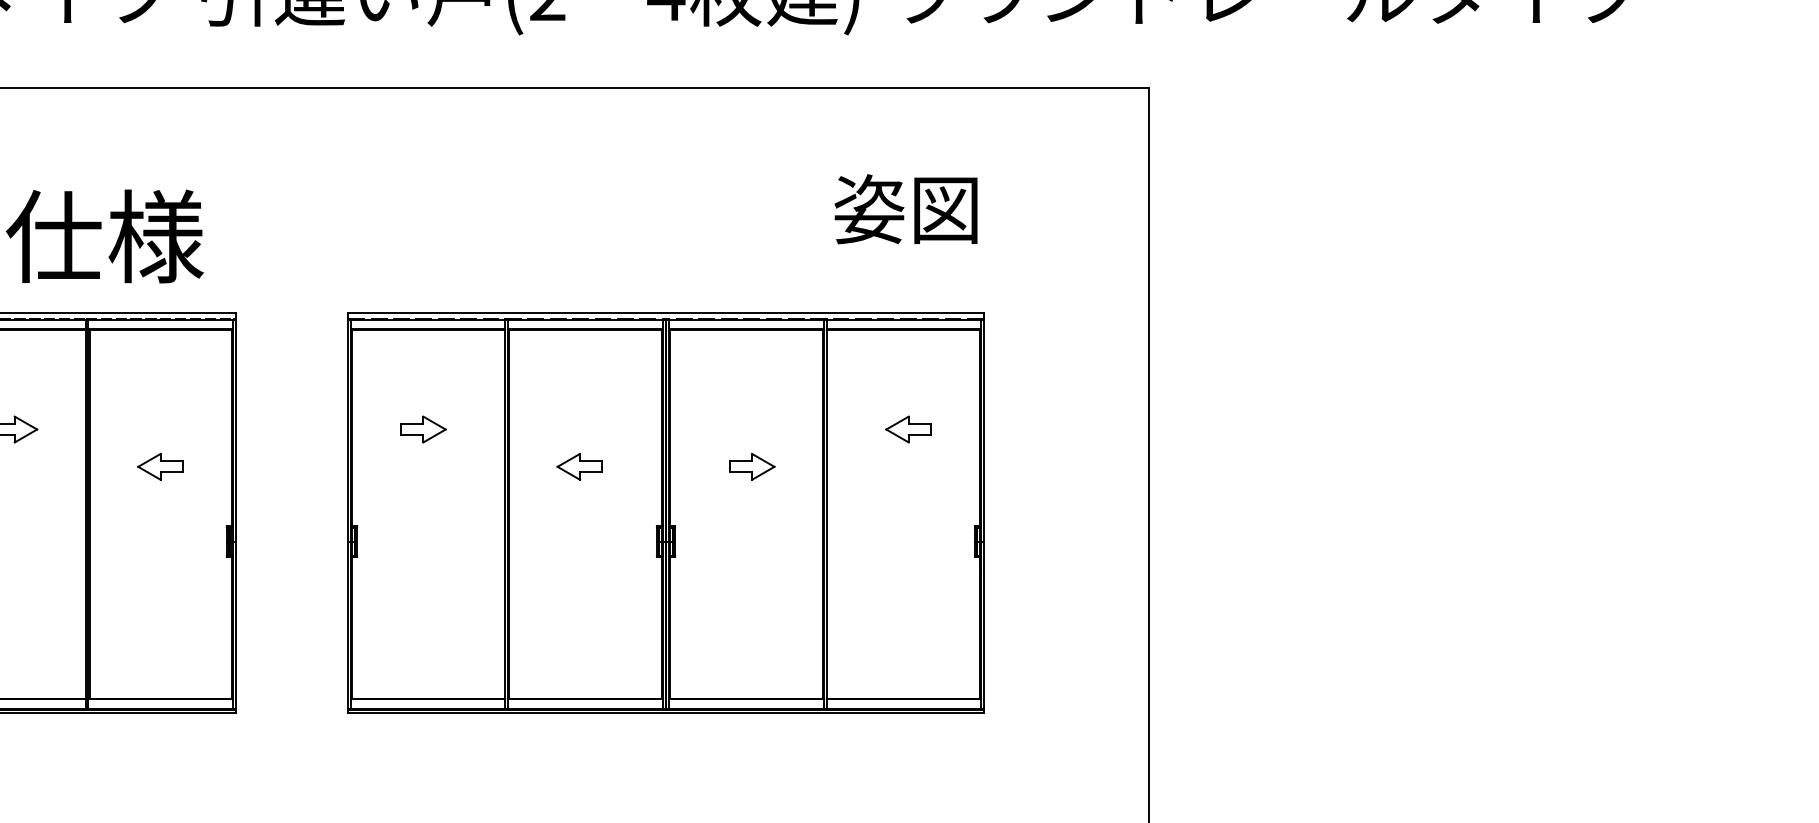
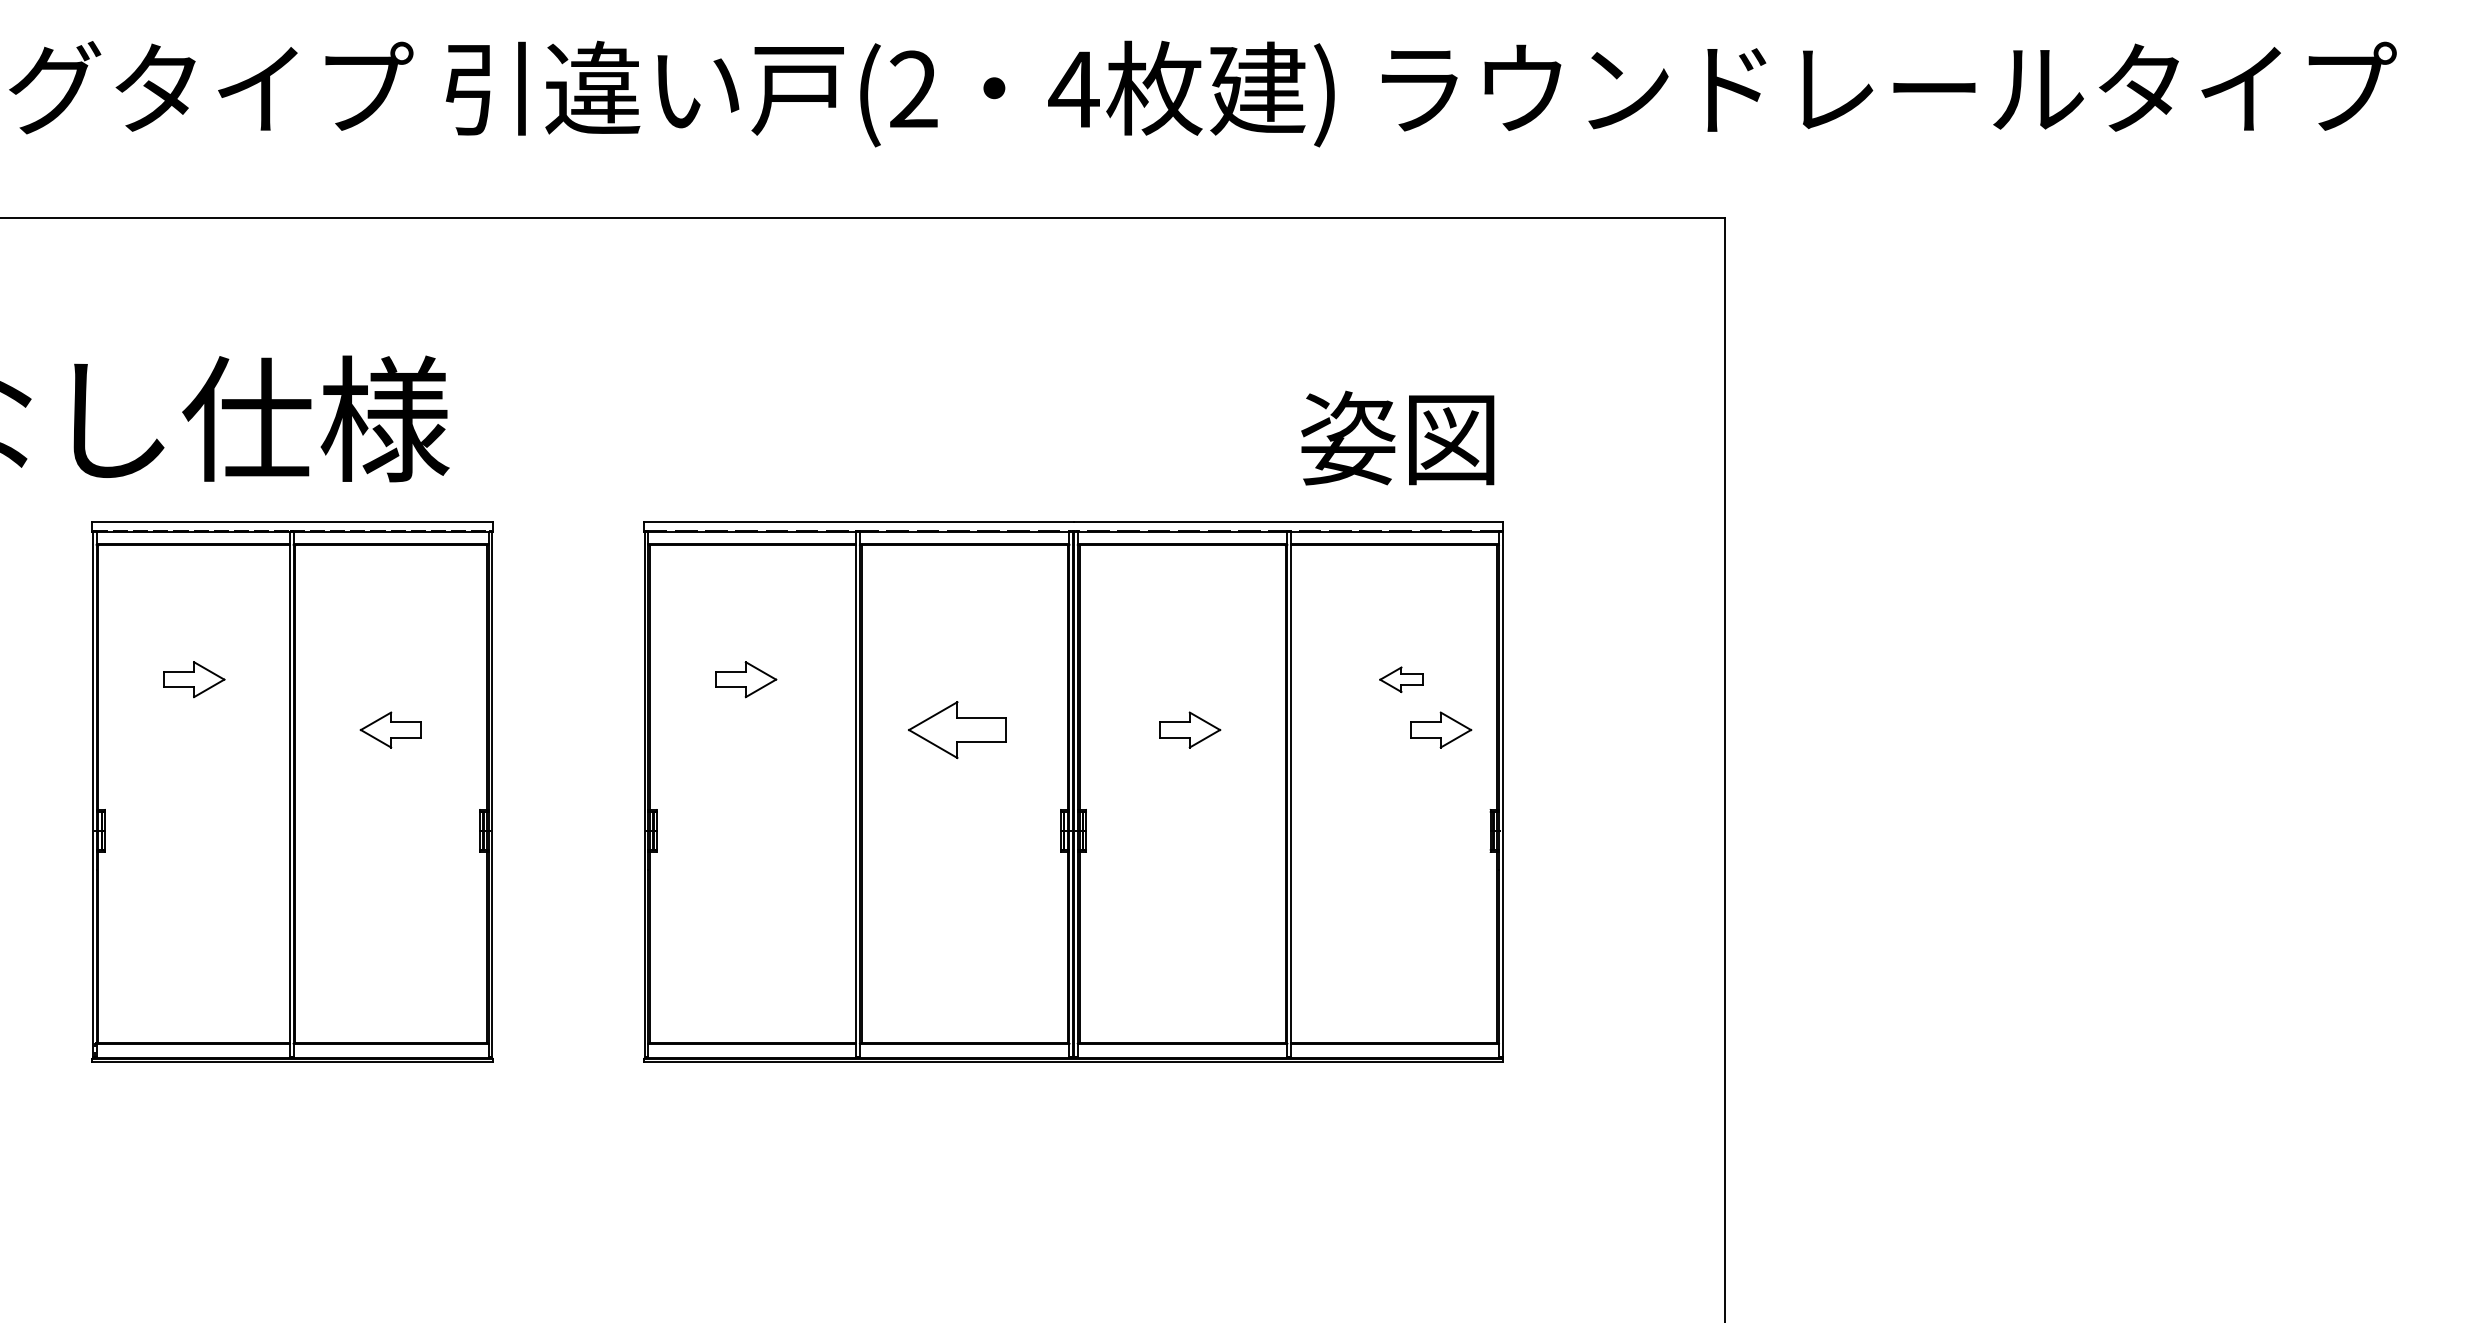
text: (905, 208) -> (1397, 437), moved
part: (908, 429) -> (1401, 679), size x0.7
part: (580, 466) -> (957, 729), size x1.6
part: (938, 466) -> (1441, 729), added

